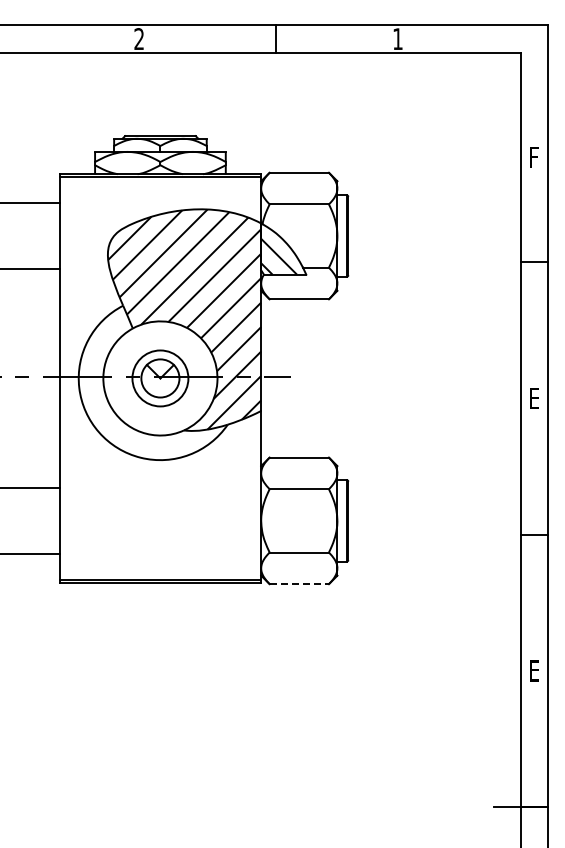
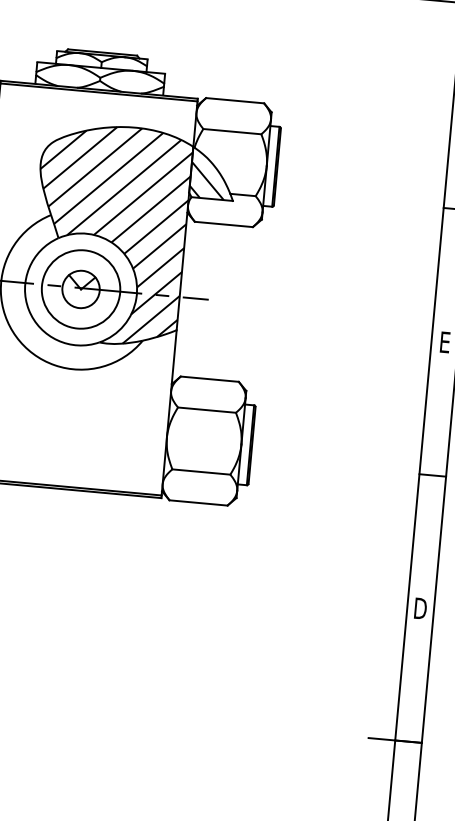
circle: (160, 378) -> (81, 289), size x1.43
line: (299, 584) -> (198, 503), dashed -> solid
text: (534, 670) -> (420, 608), E -> D

